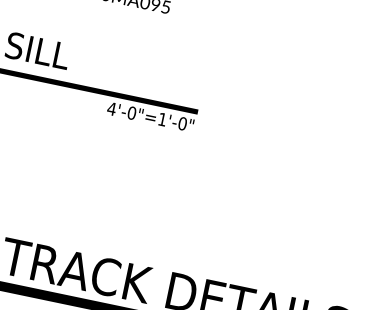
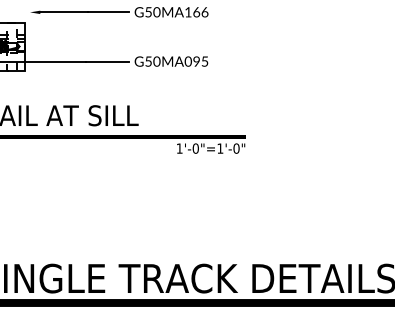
text: (111, 108) -> (179, 148), 4'-0"=1'-0" -> 1'-0"=1'-0"

